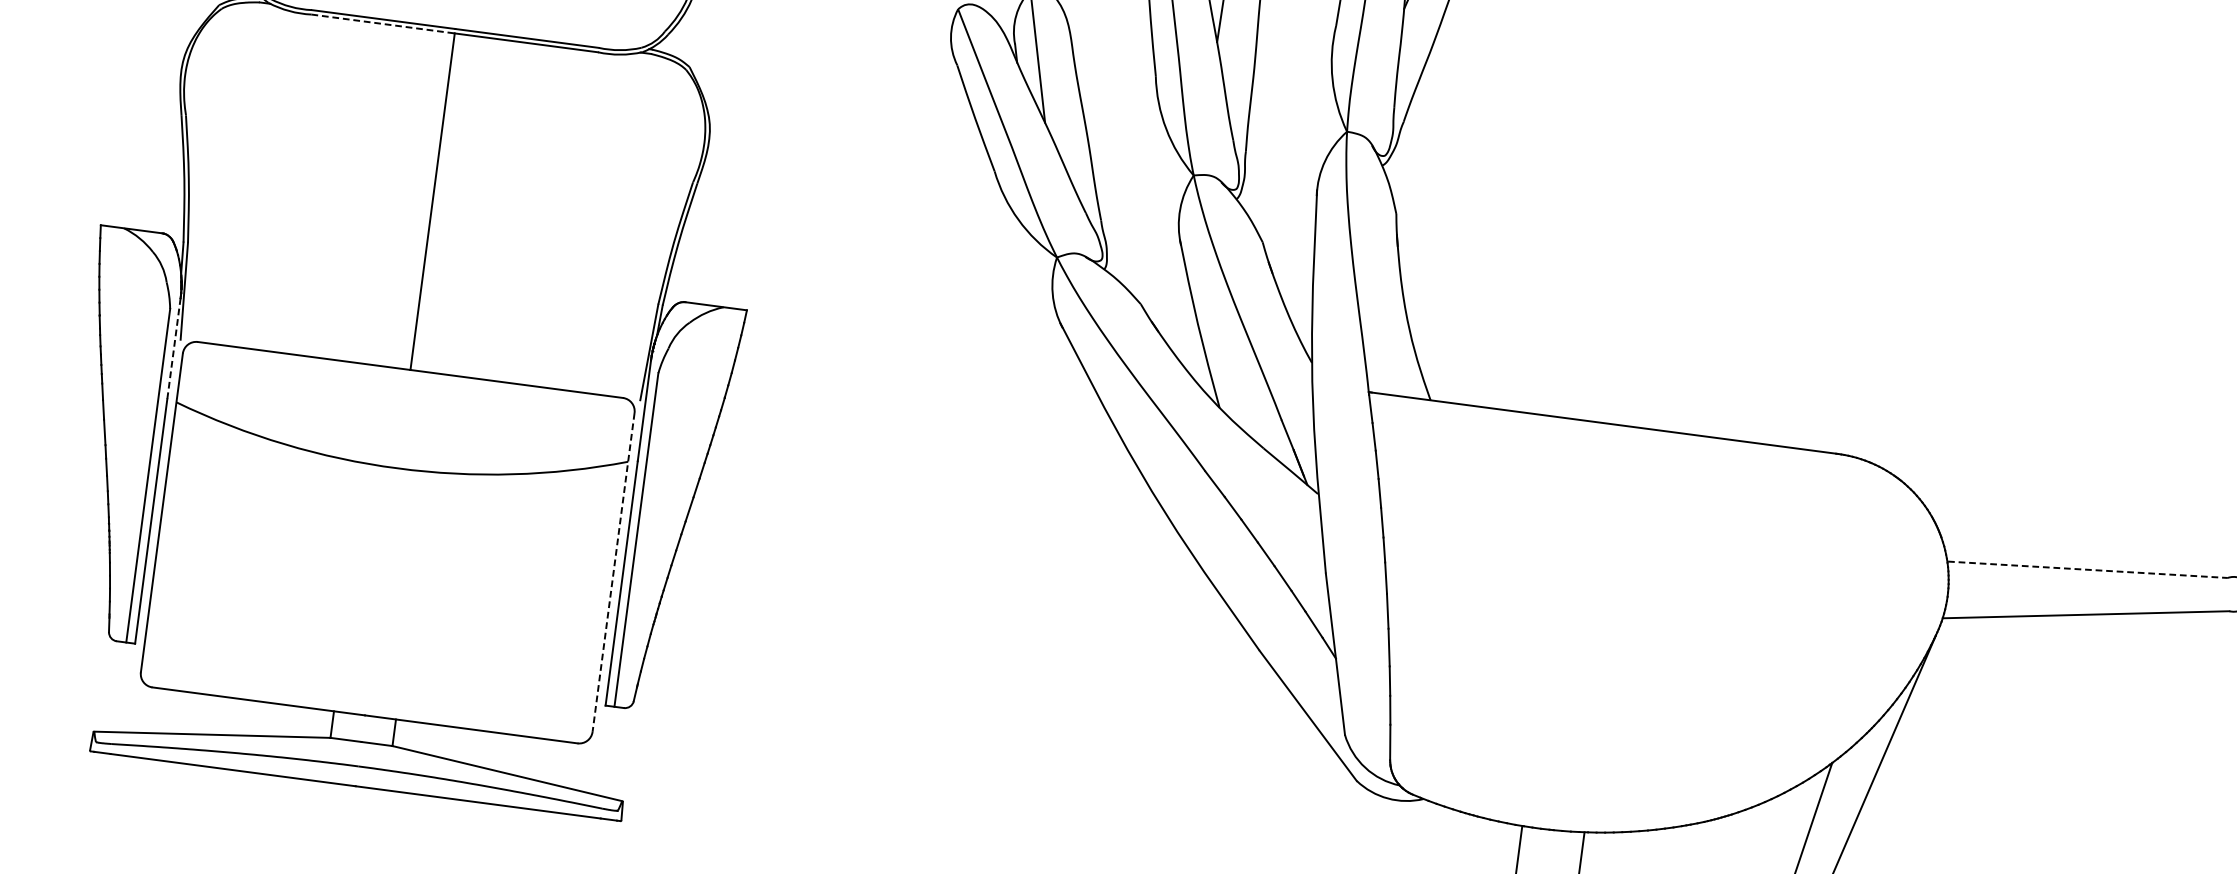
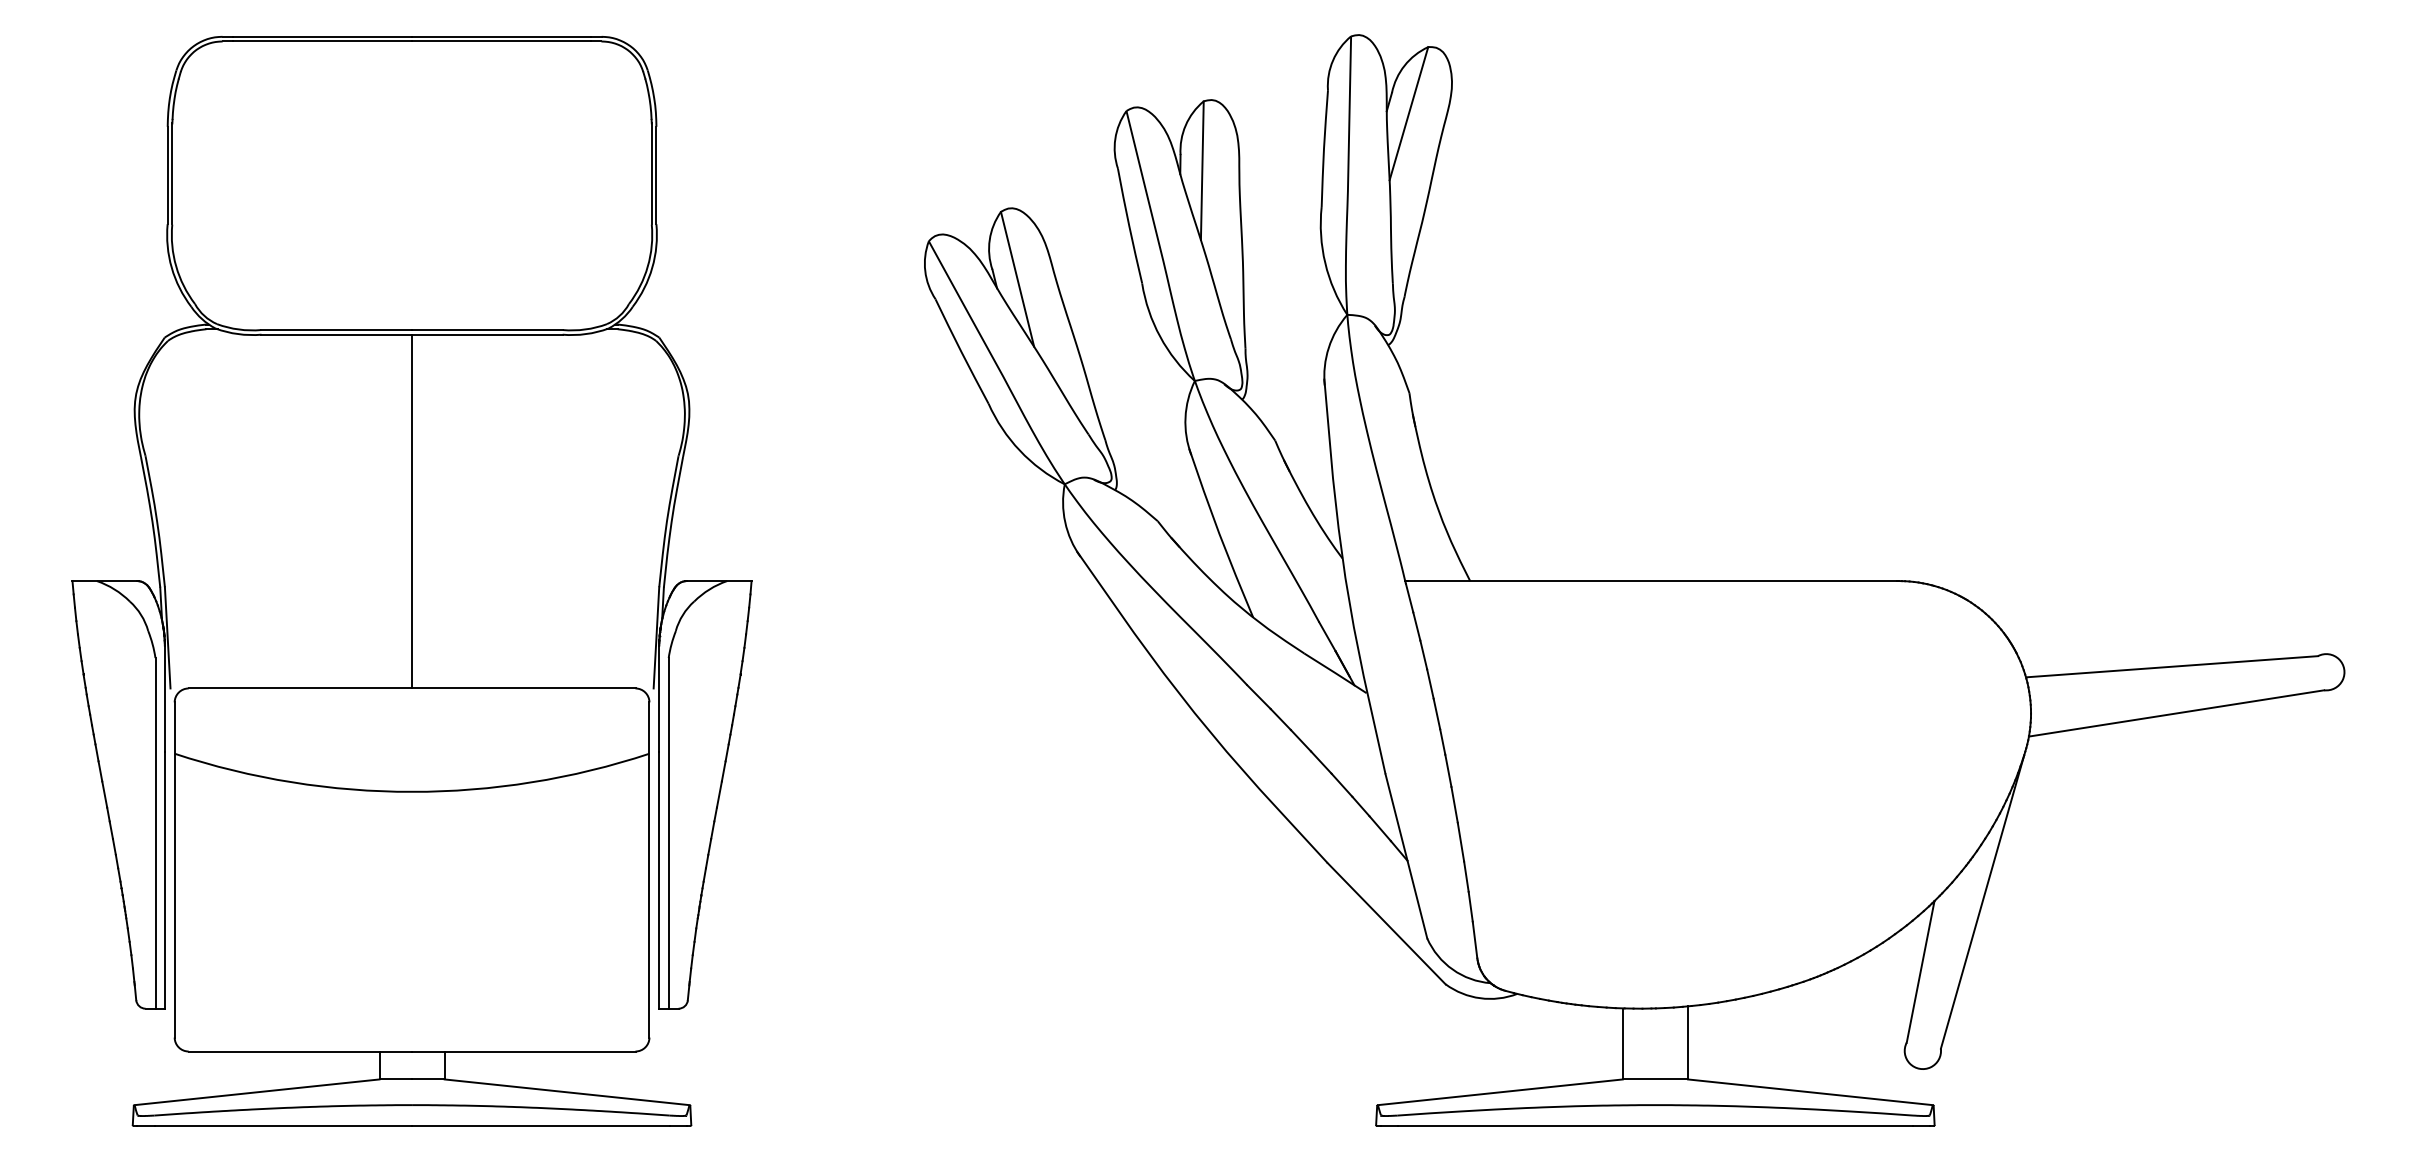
line: (383, 23) -> (337, 334), dashed -> solid
line: (173, 349) -> (164, 699), dashed -> solid
line: (2088, 569) -> (2172, 666), dashed -> solid
line: (613, 571) -> (649, 869), dashed -> solid

